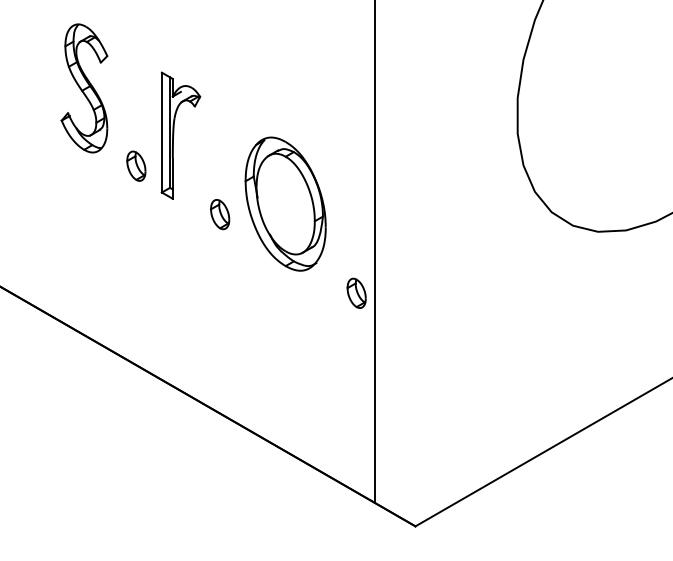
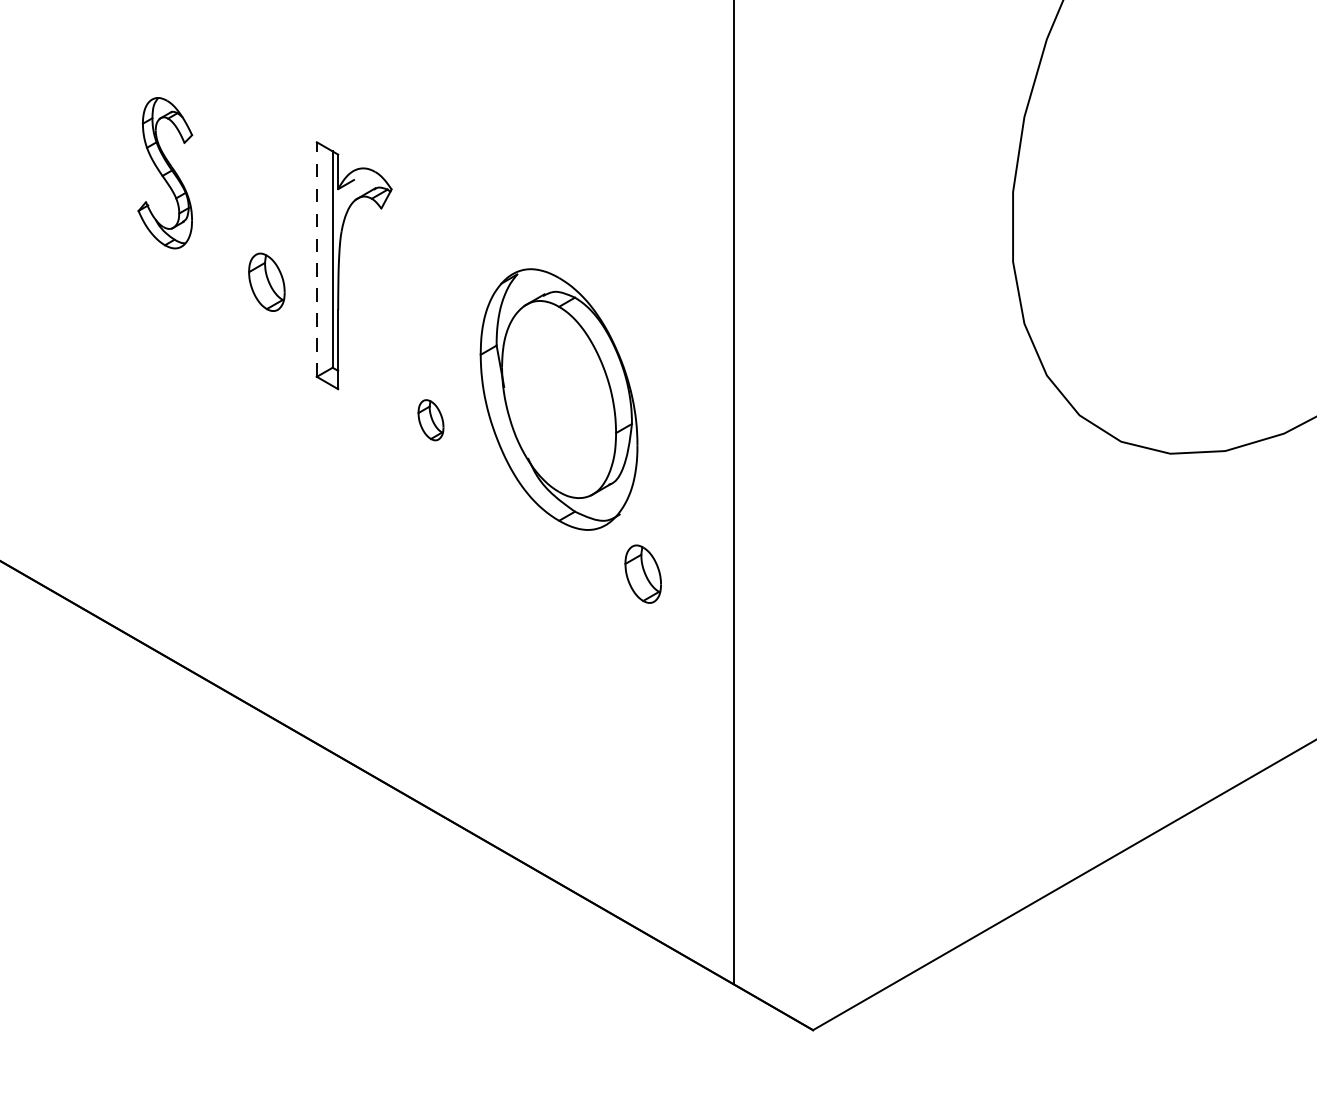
part: (84, 88) -> (165, 173), size x0.6
line: (161, 132) -> (316, 259), solid -> dashed
part: (136, 165) -> (267, 280), moved
part: (220, 214) -> (431, 419), size x0.7
part: (356, 292) -> (642, 572), moved

